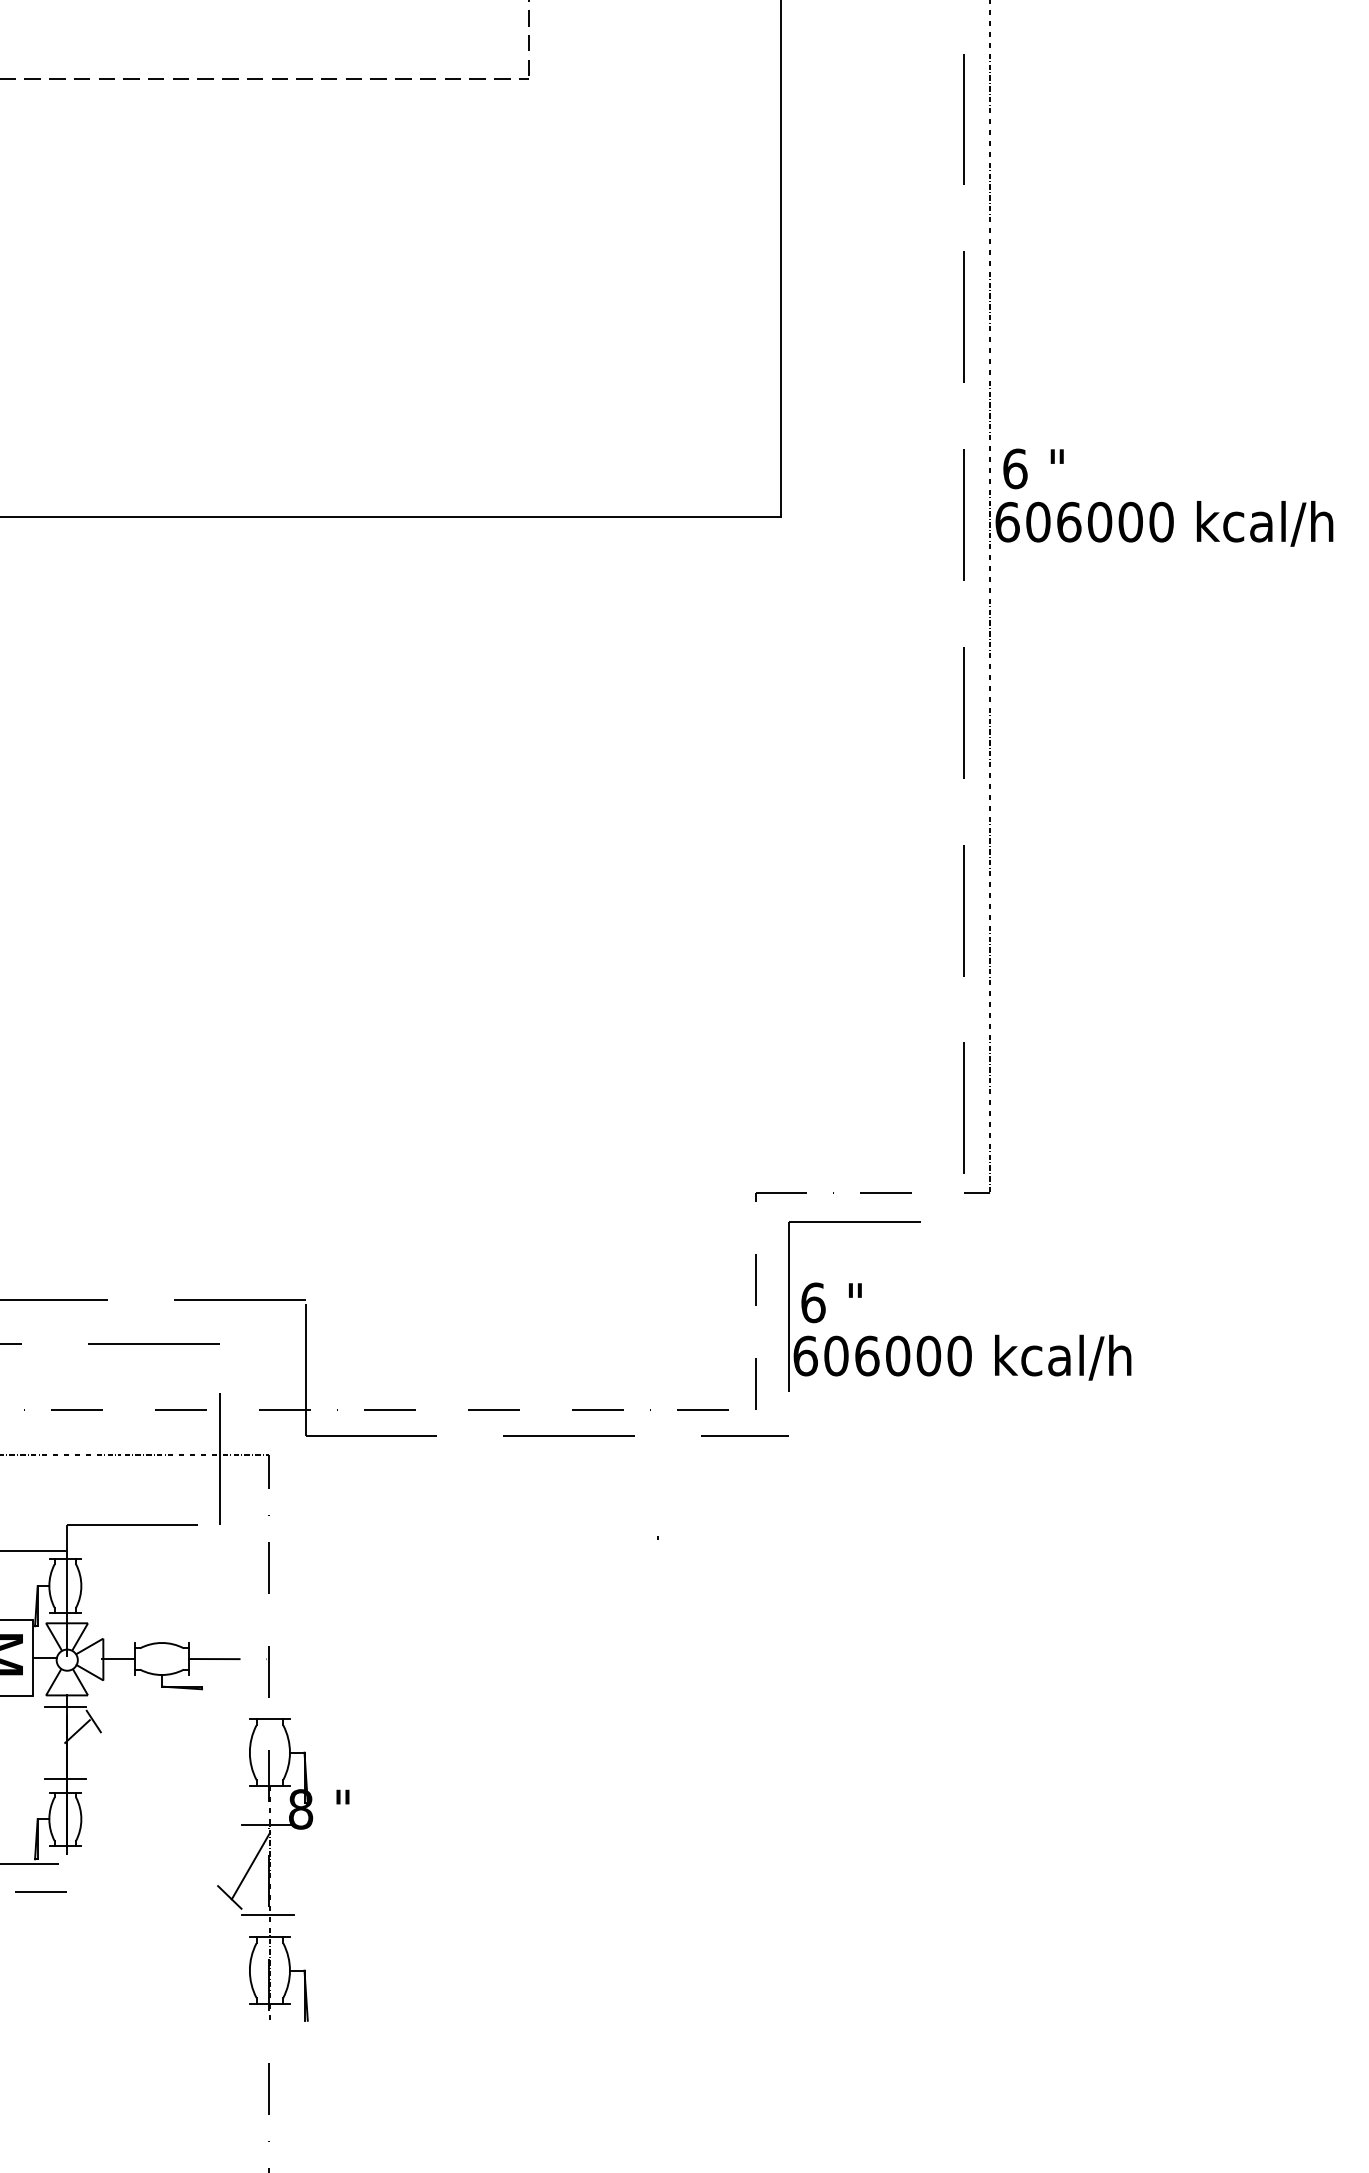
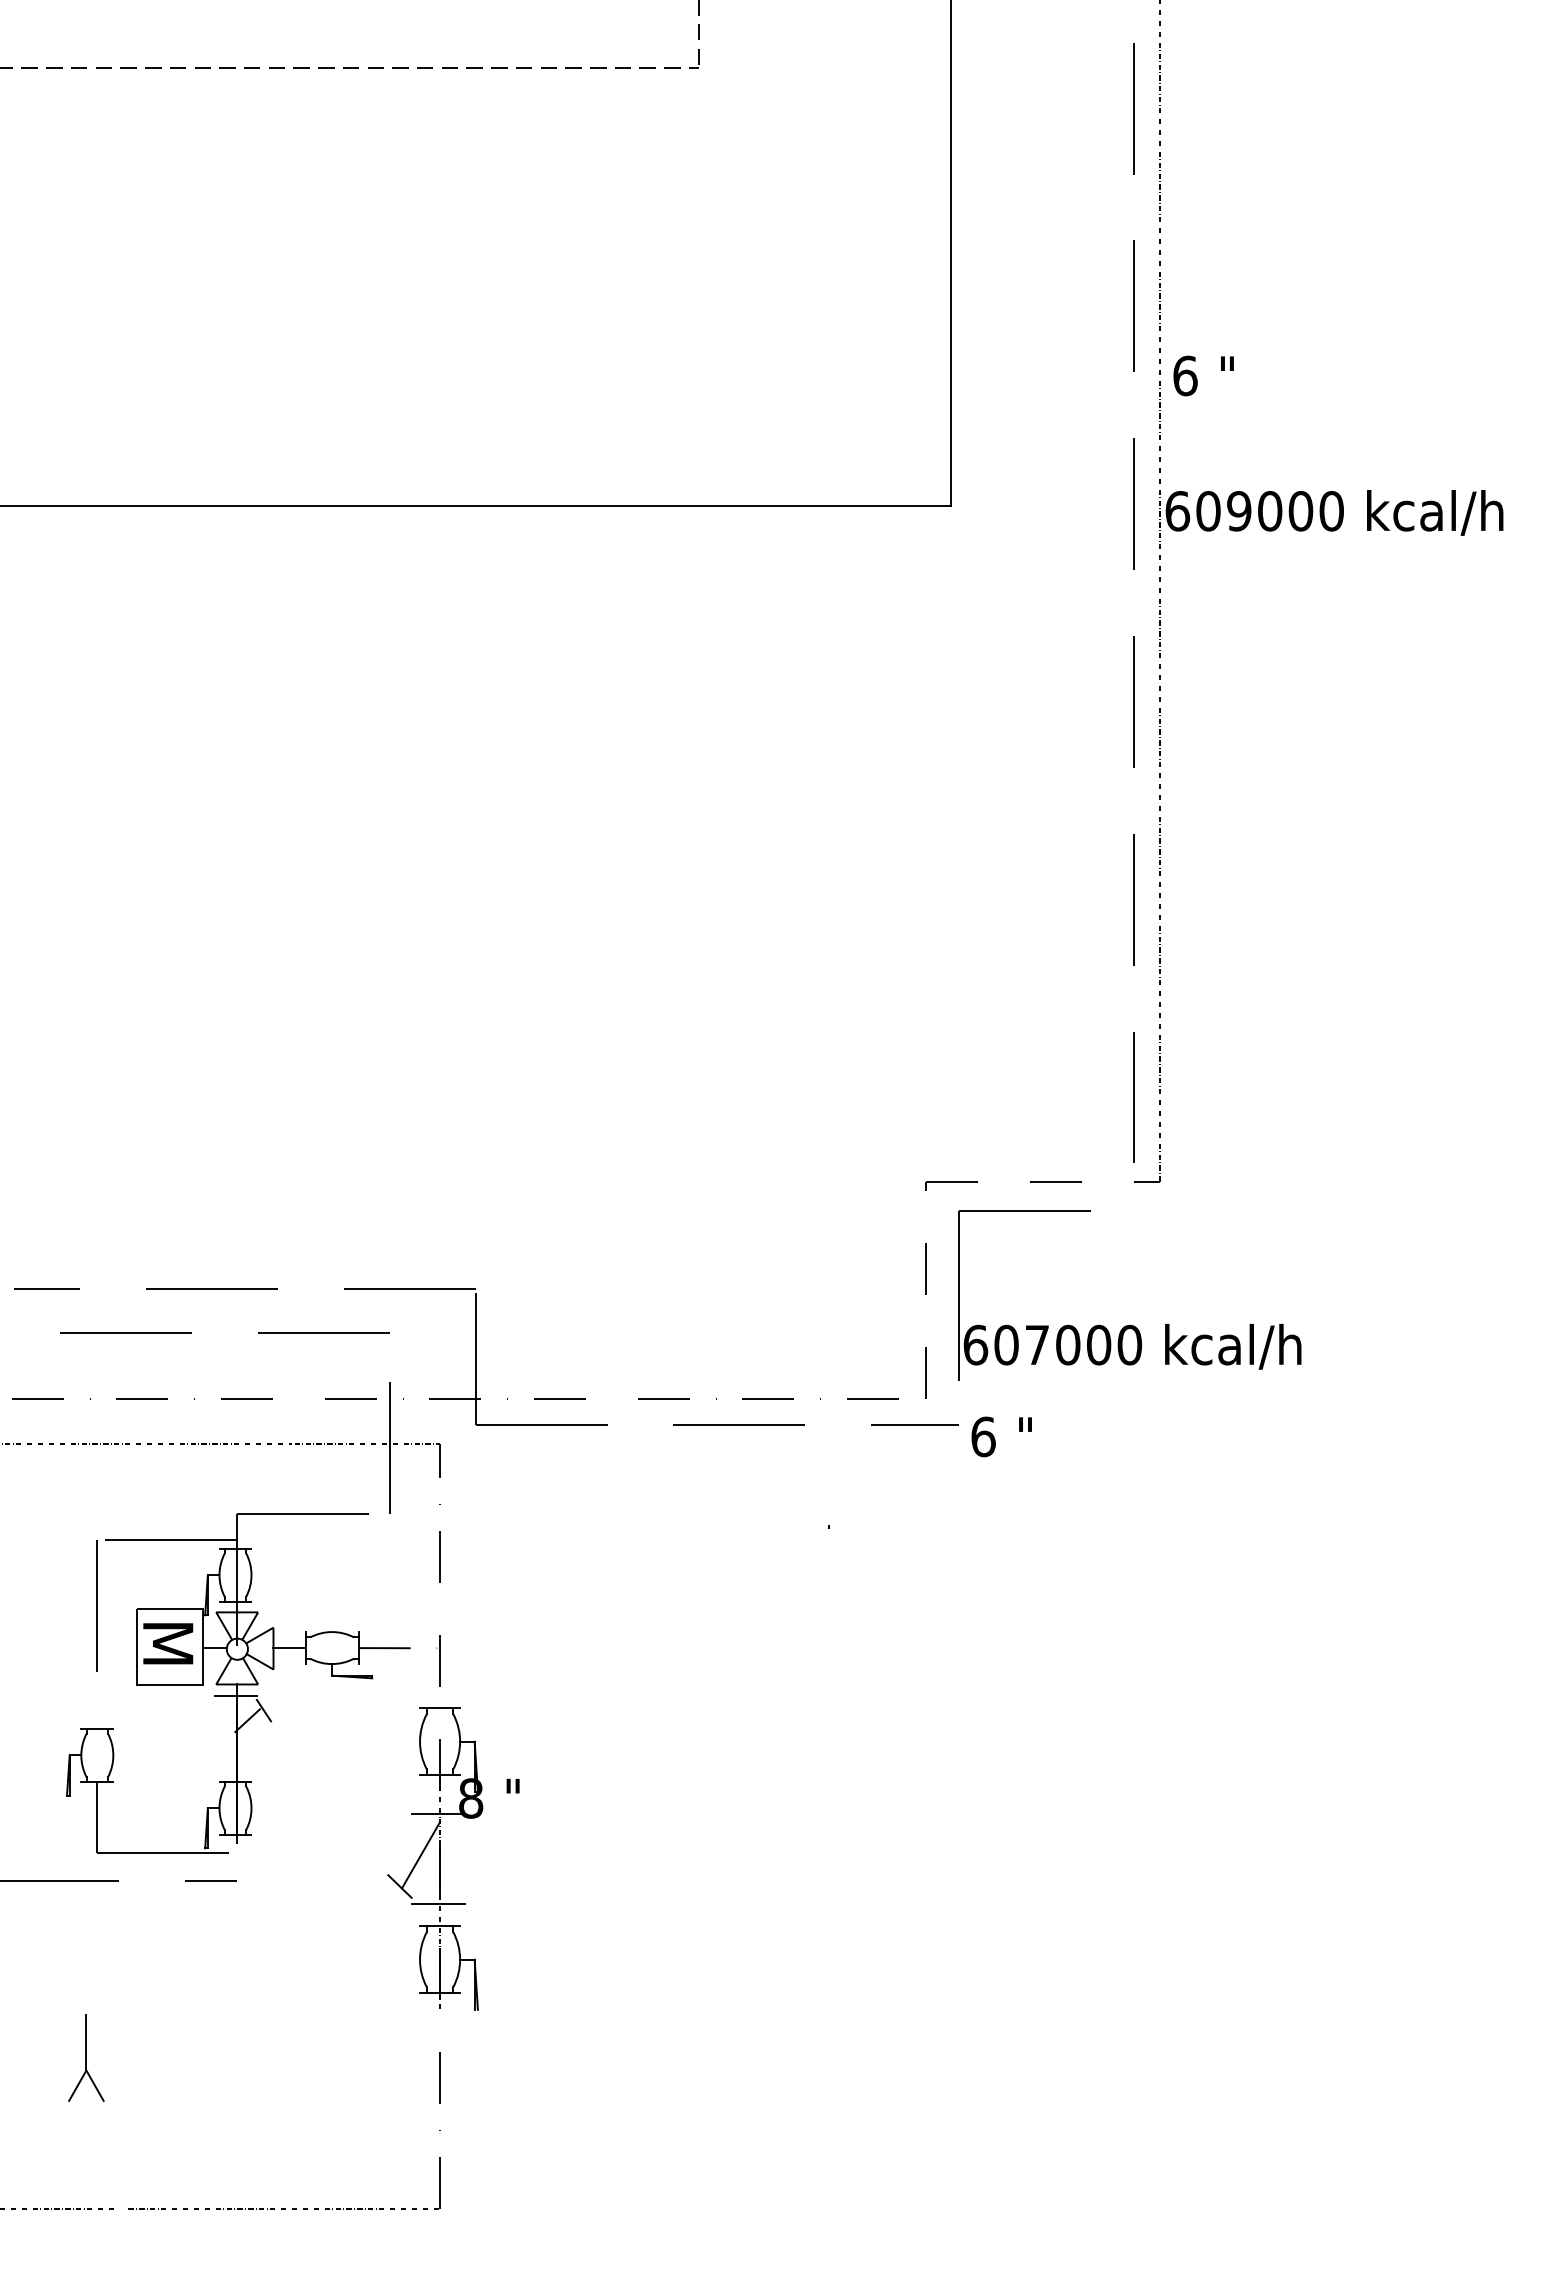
text: (1033, 468) -> (1203, 375), moved
text: (1069, 522) -> (1239, 511), 606000 -> 609000
text: (831, 1302) -> (1001, 1436), moved
text: (867, 1355) -> (1037, 1344), 606000 -> 607000
line: (65, 1778) -> (235, 1767), removed

